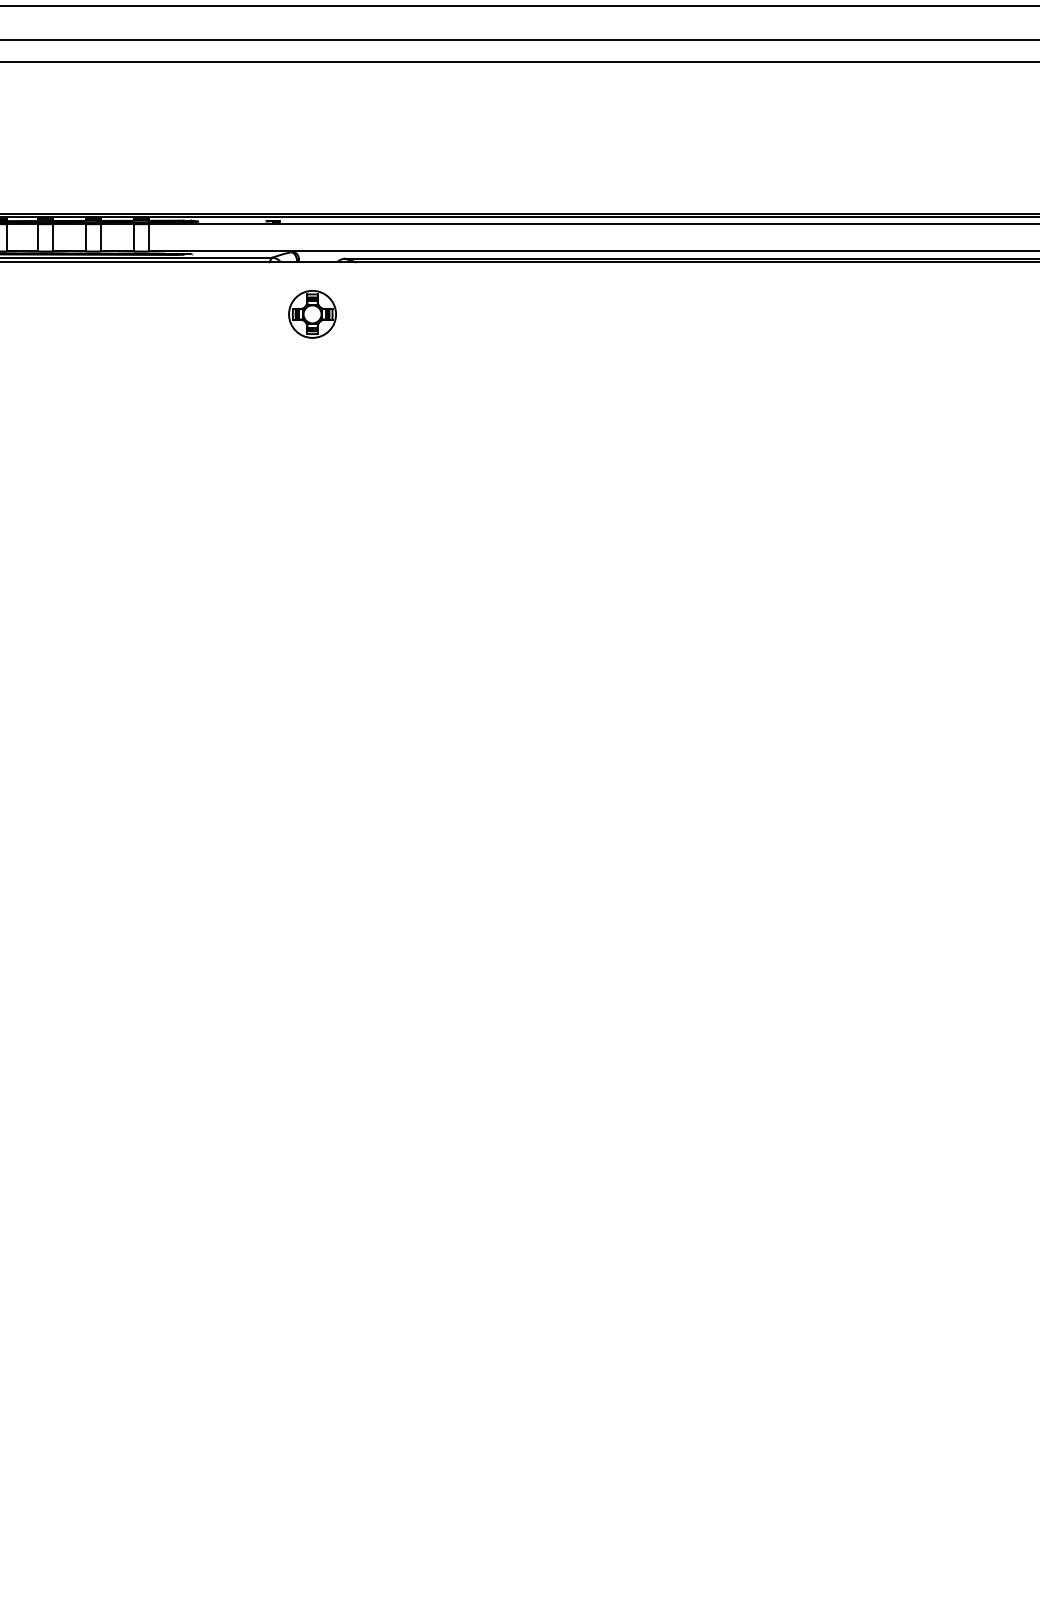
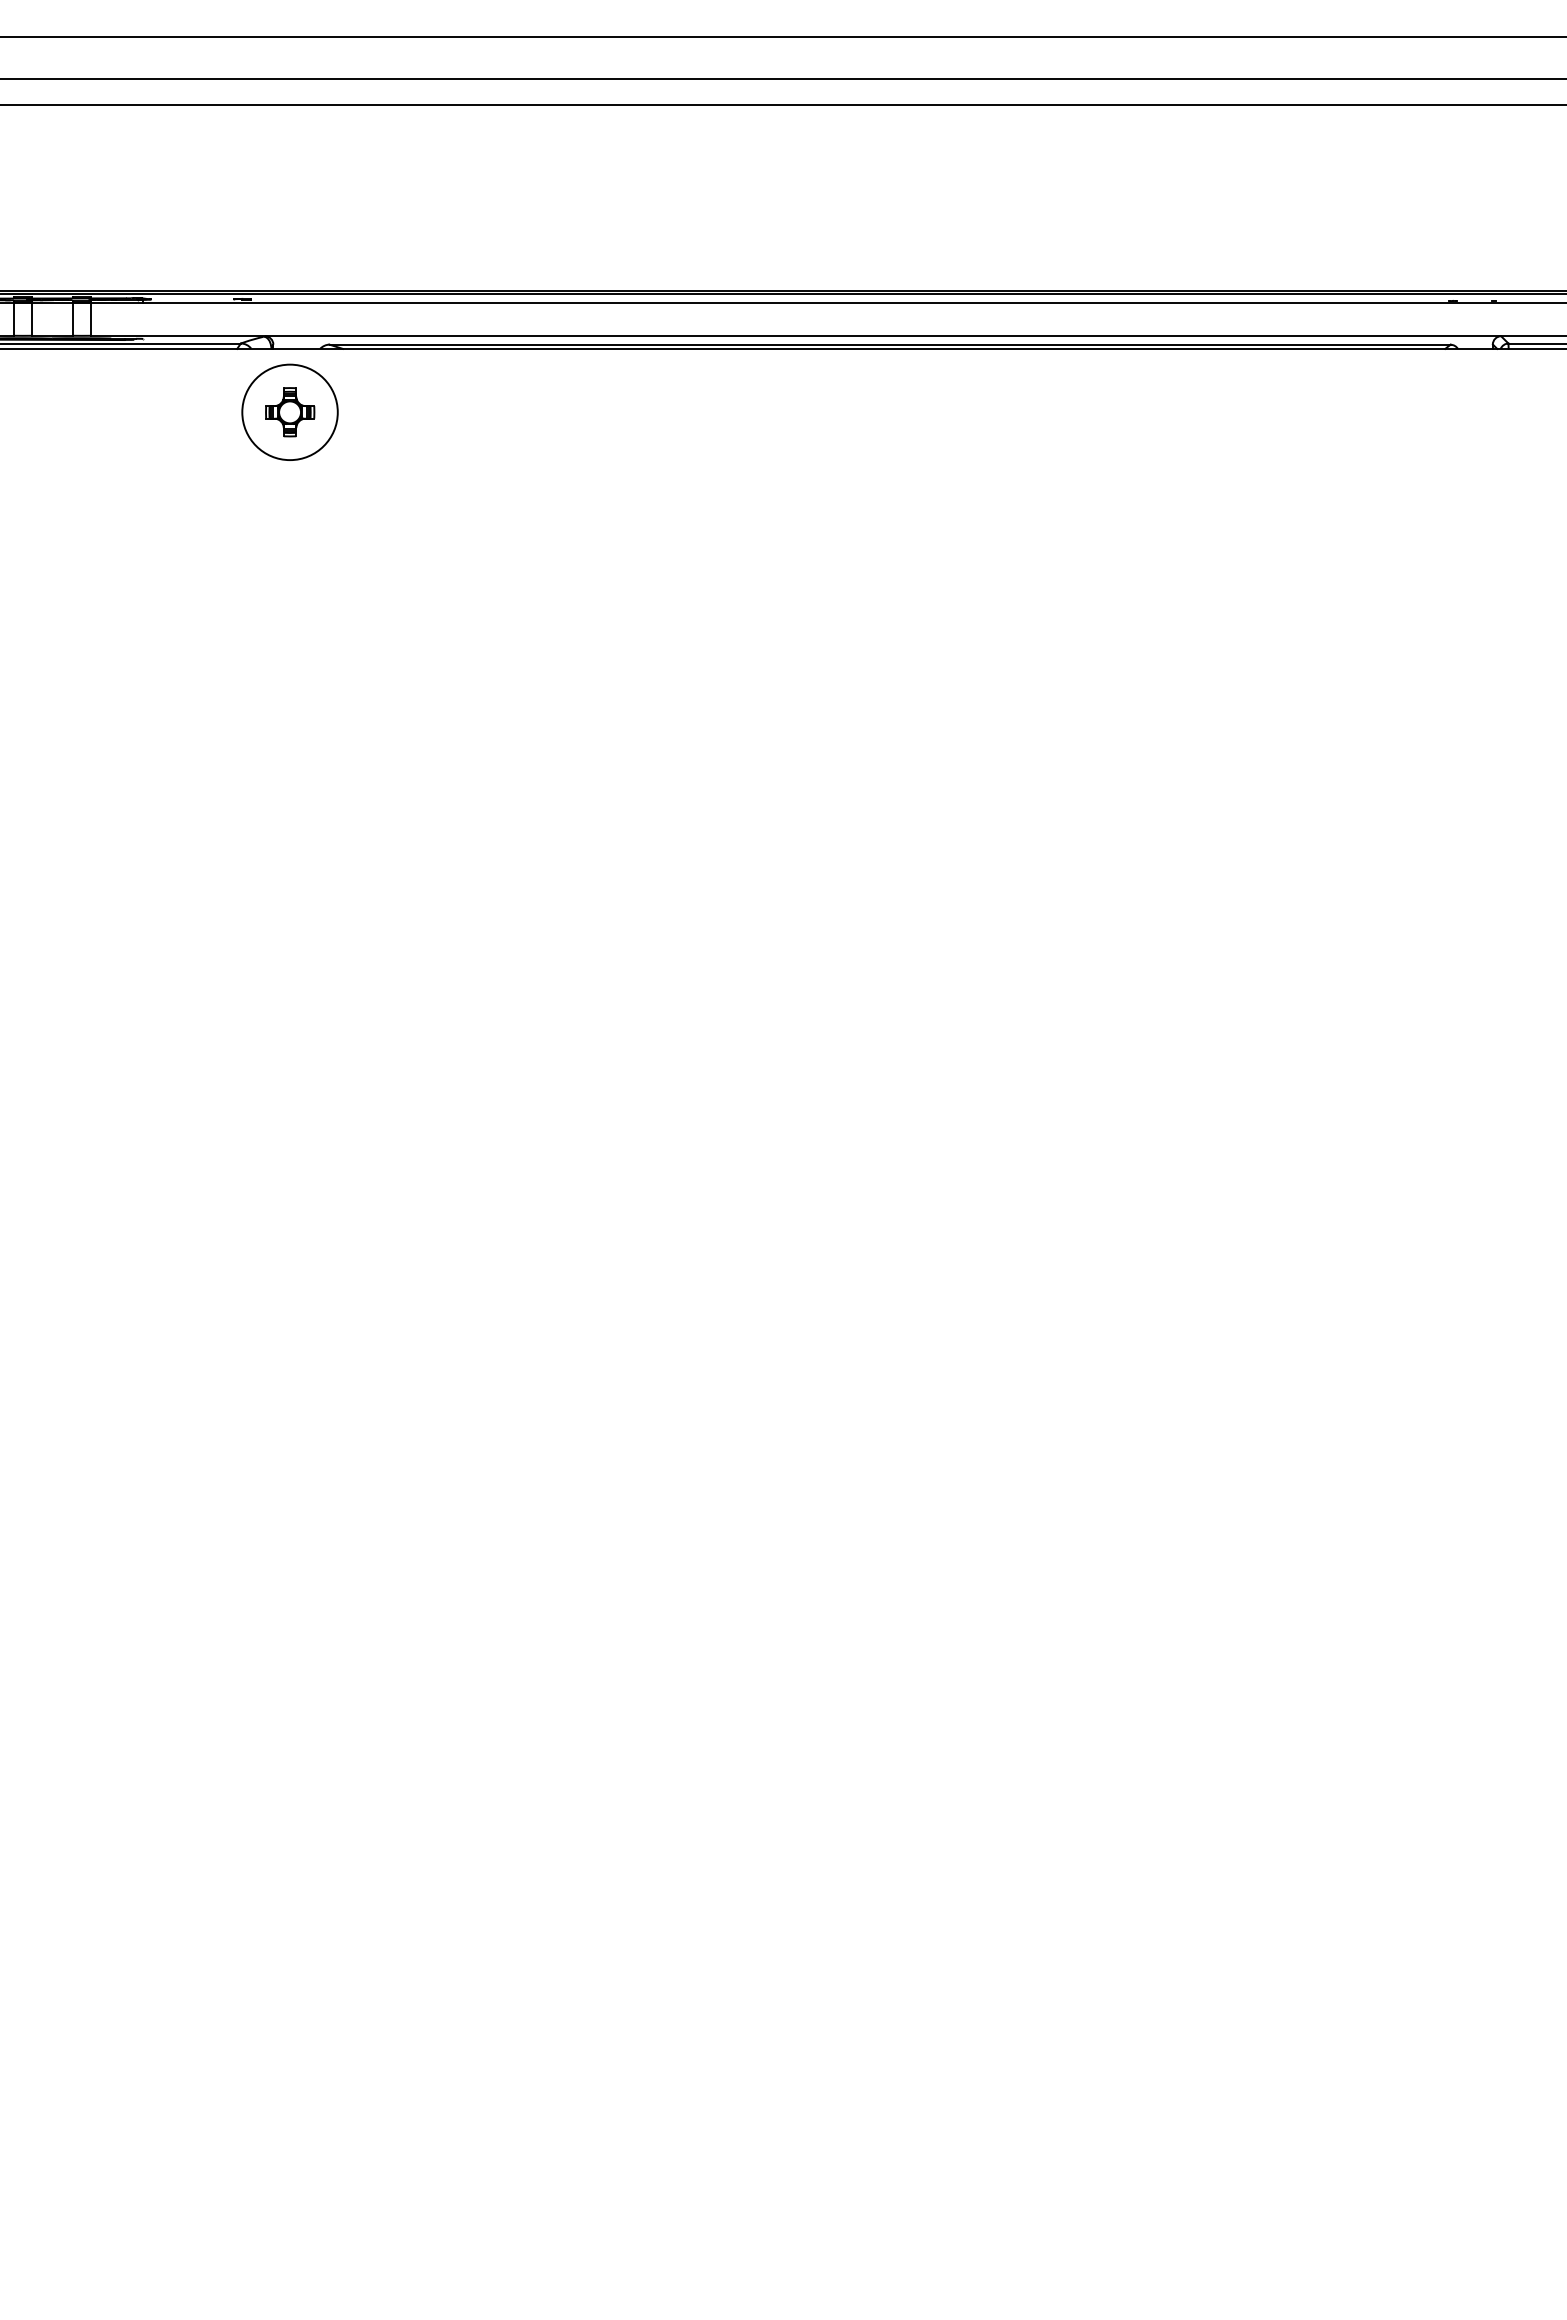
circle: (312, 314) -> (289, 412), size x1.67

